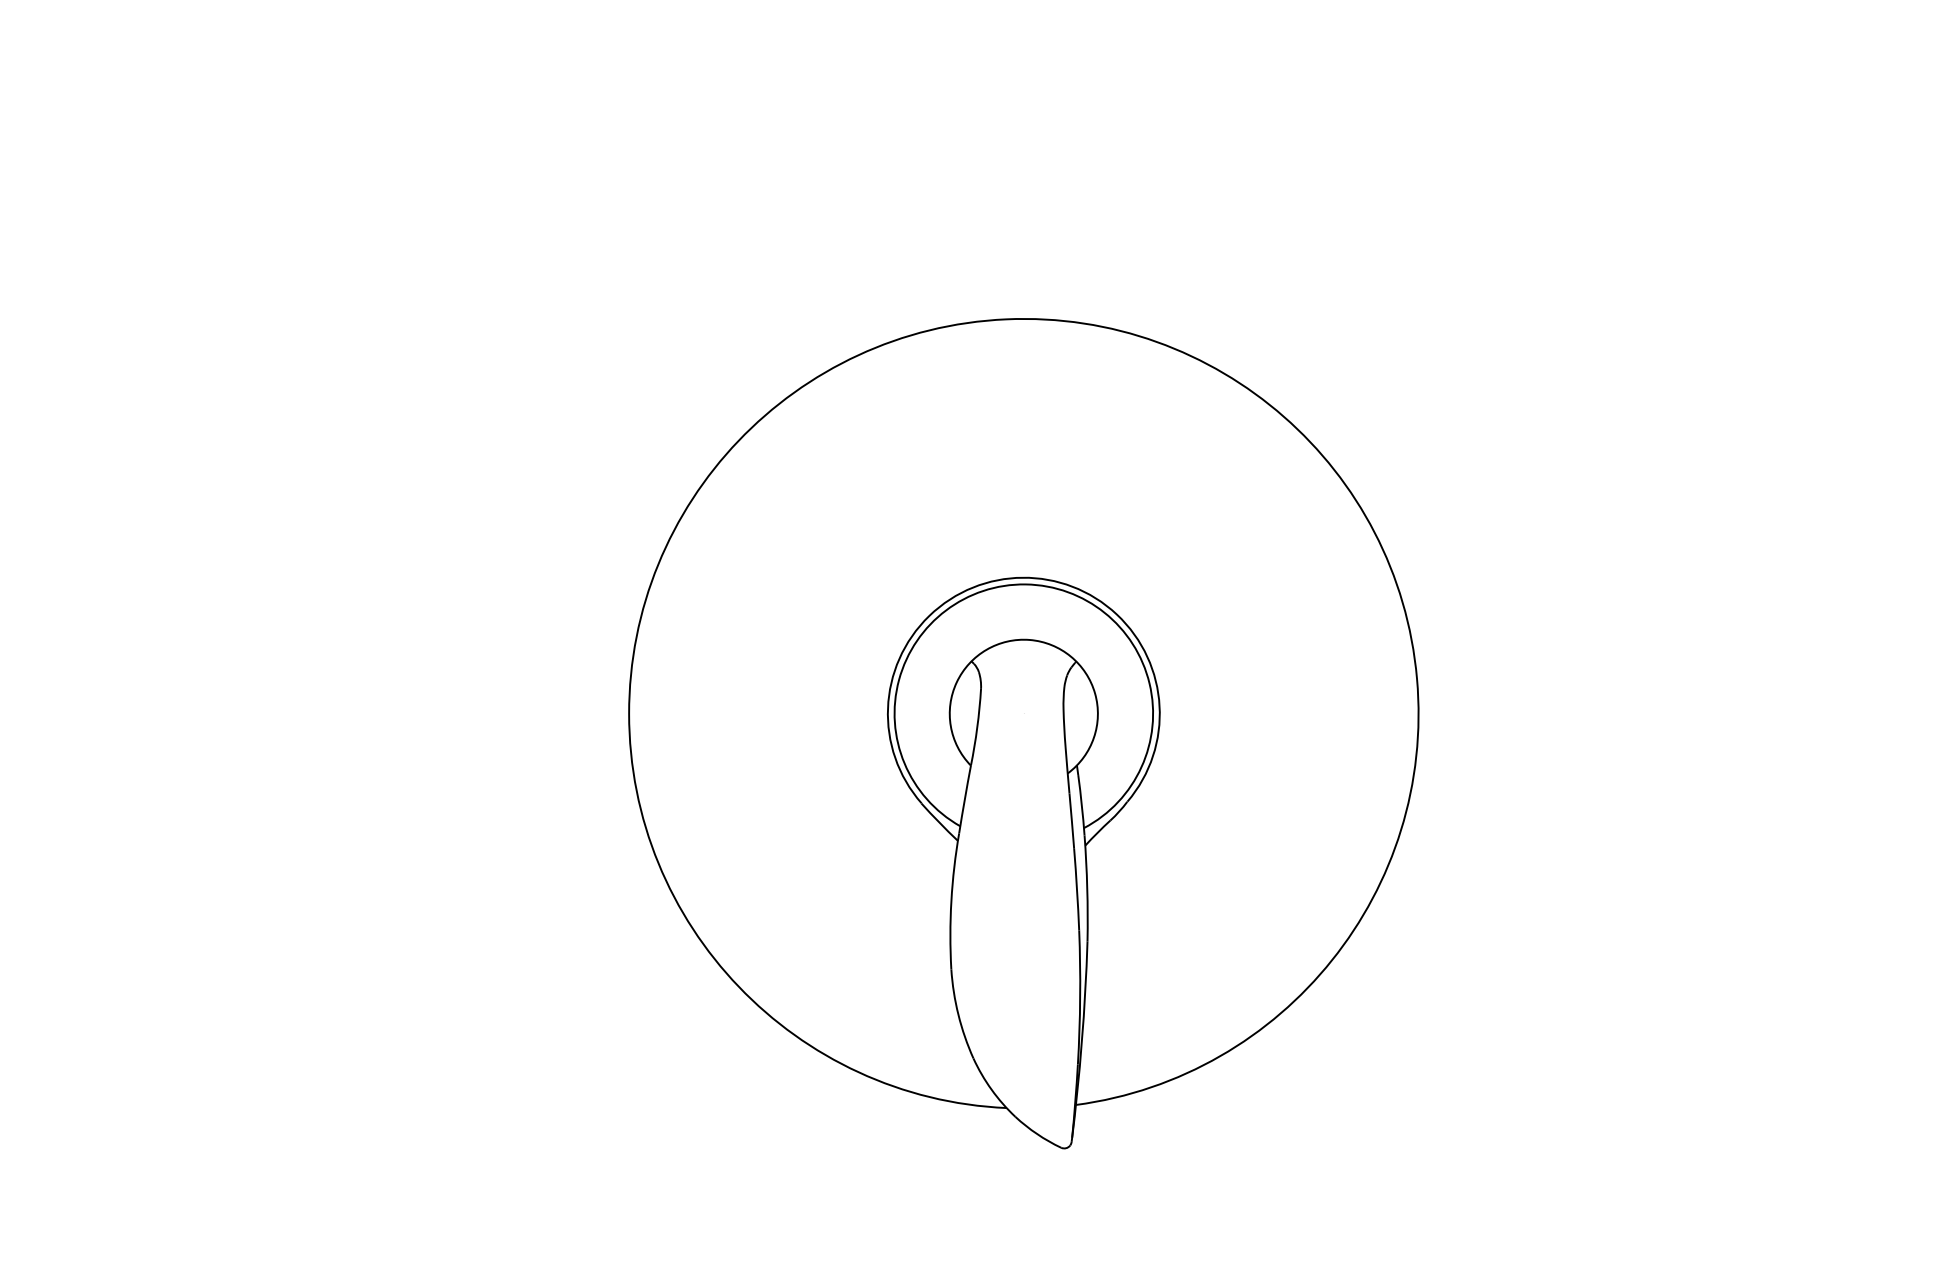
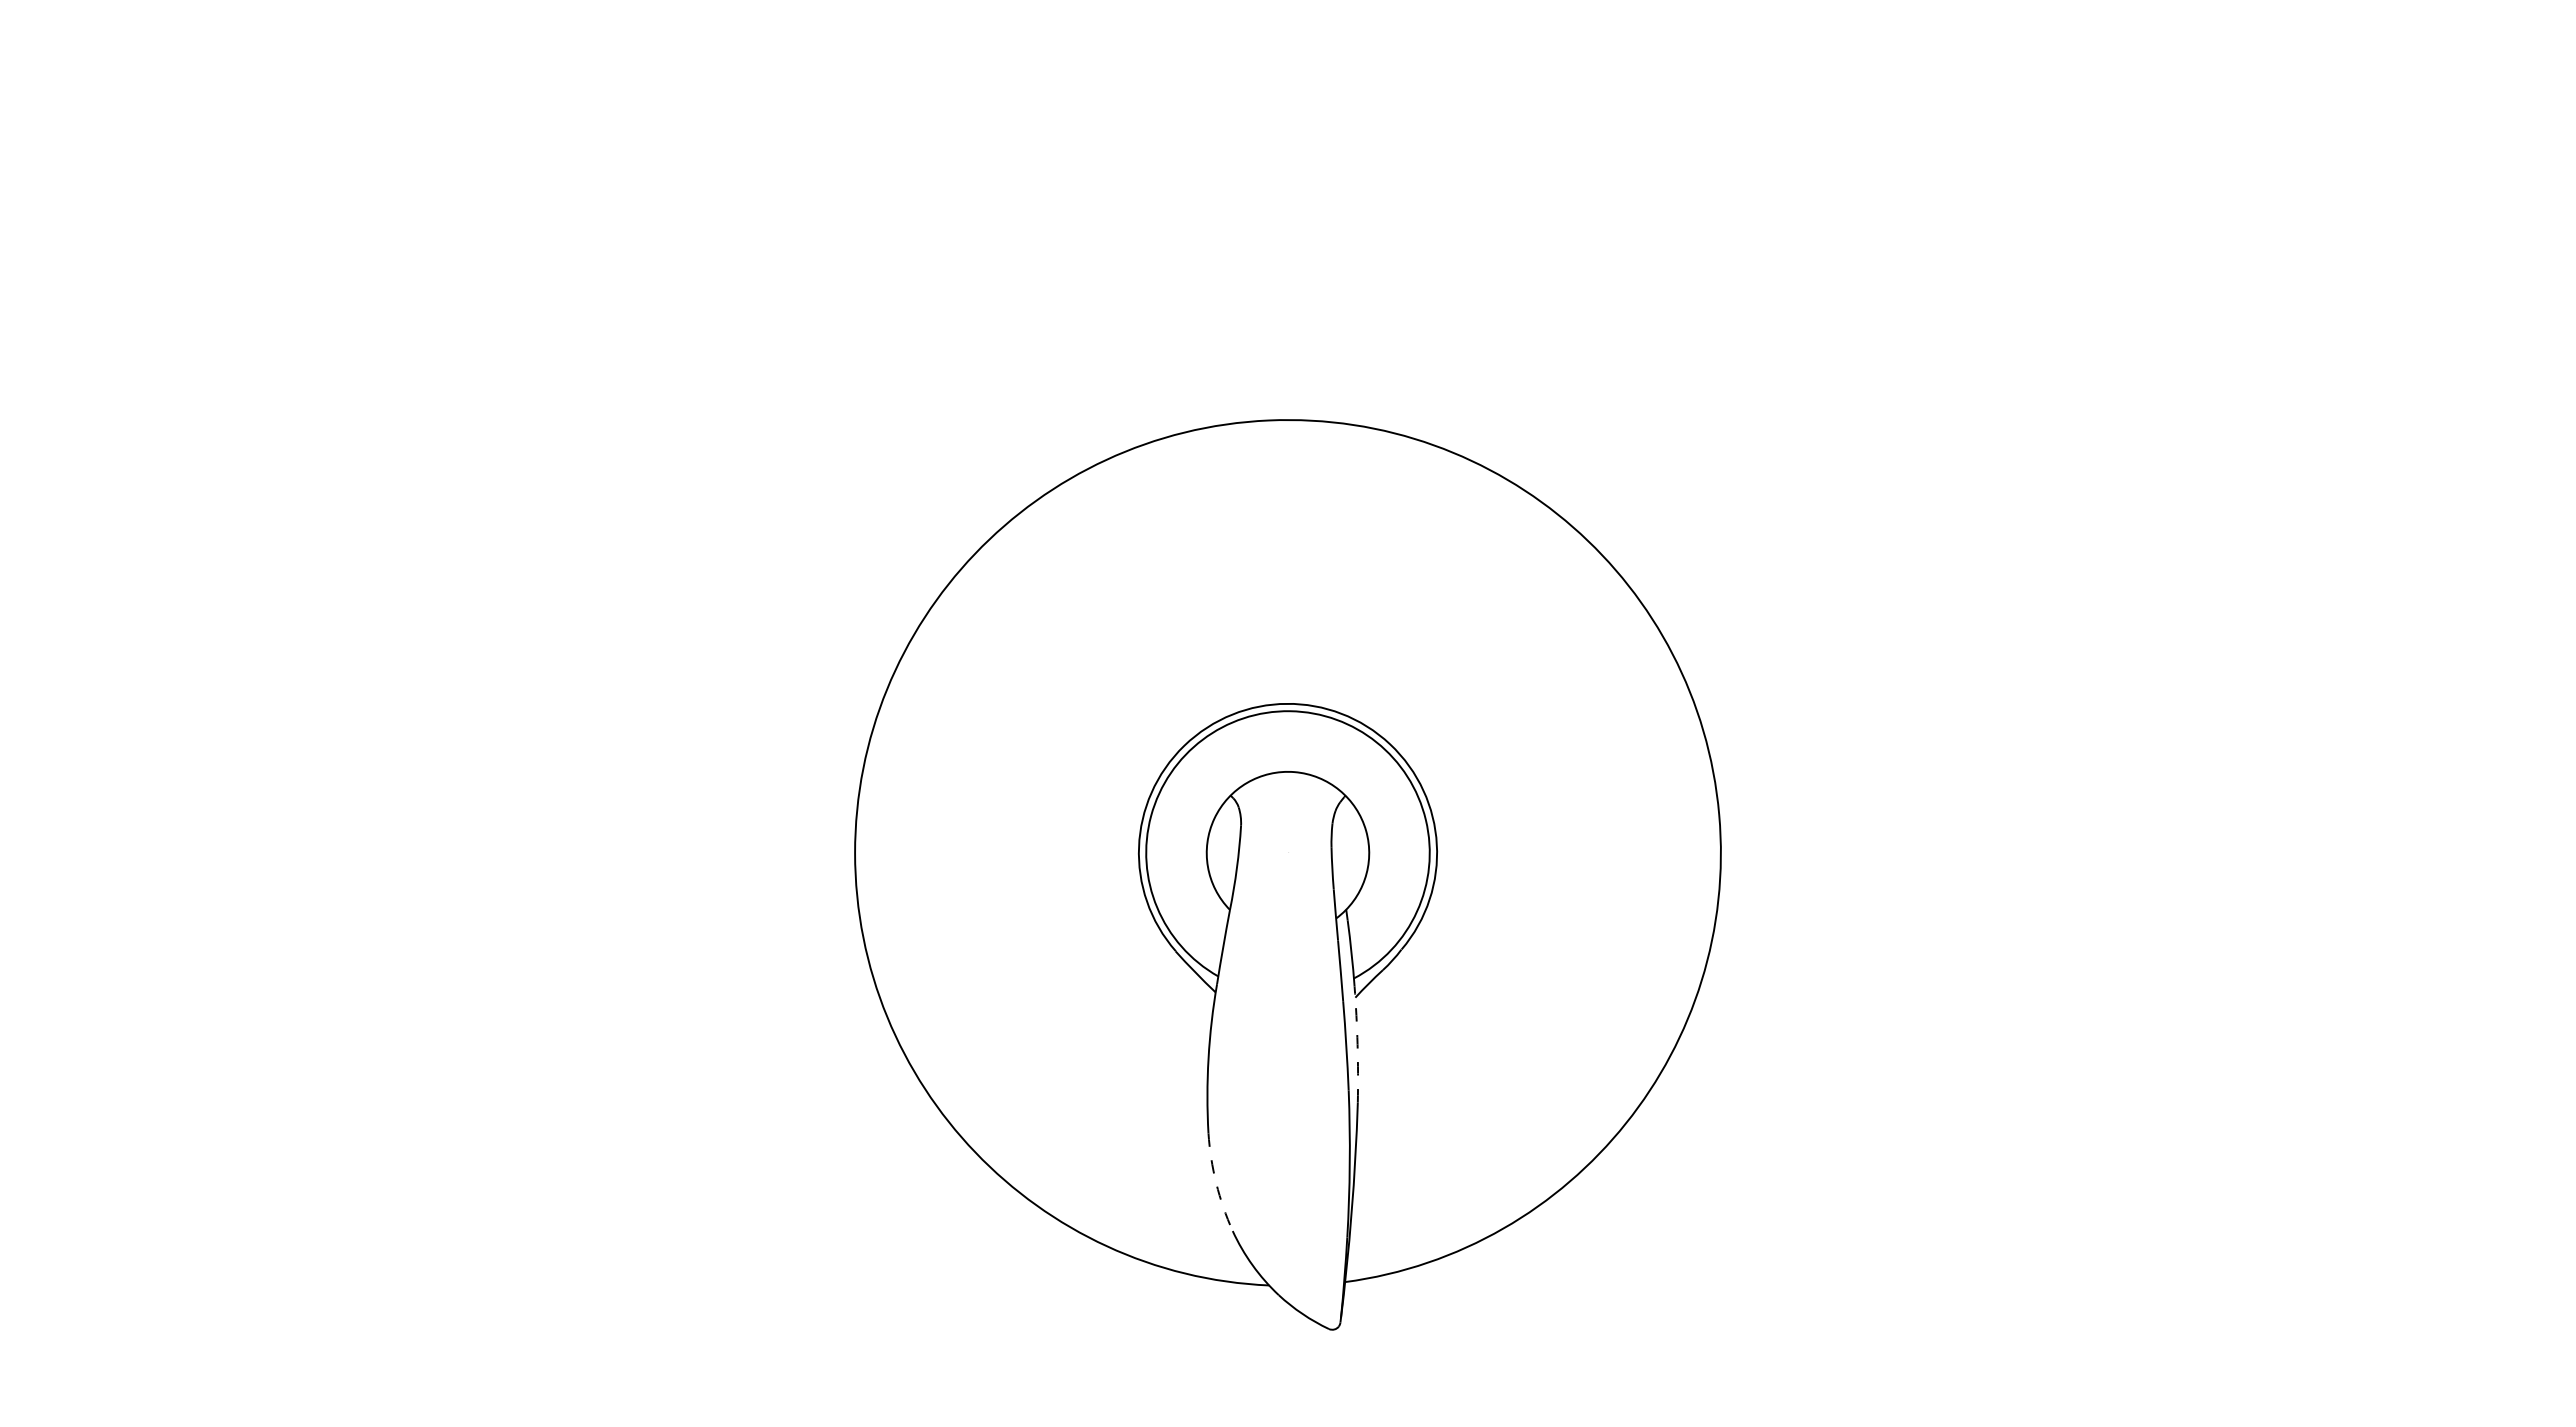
arc: (1087, 888) -> (1357, 1044), solid -> dashed
arc: (958, 1015) -> (1216, 1183), solid -> dashed

